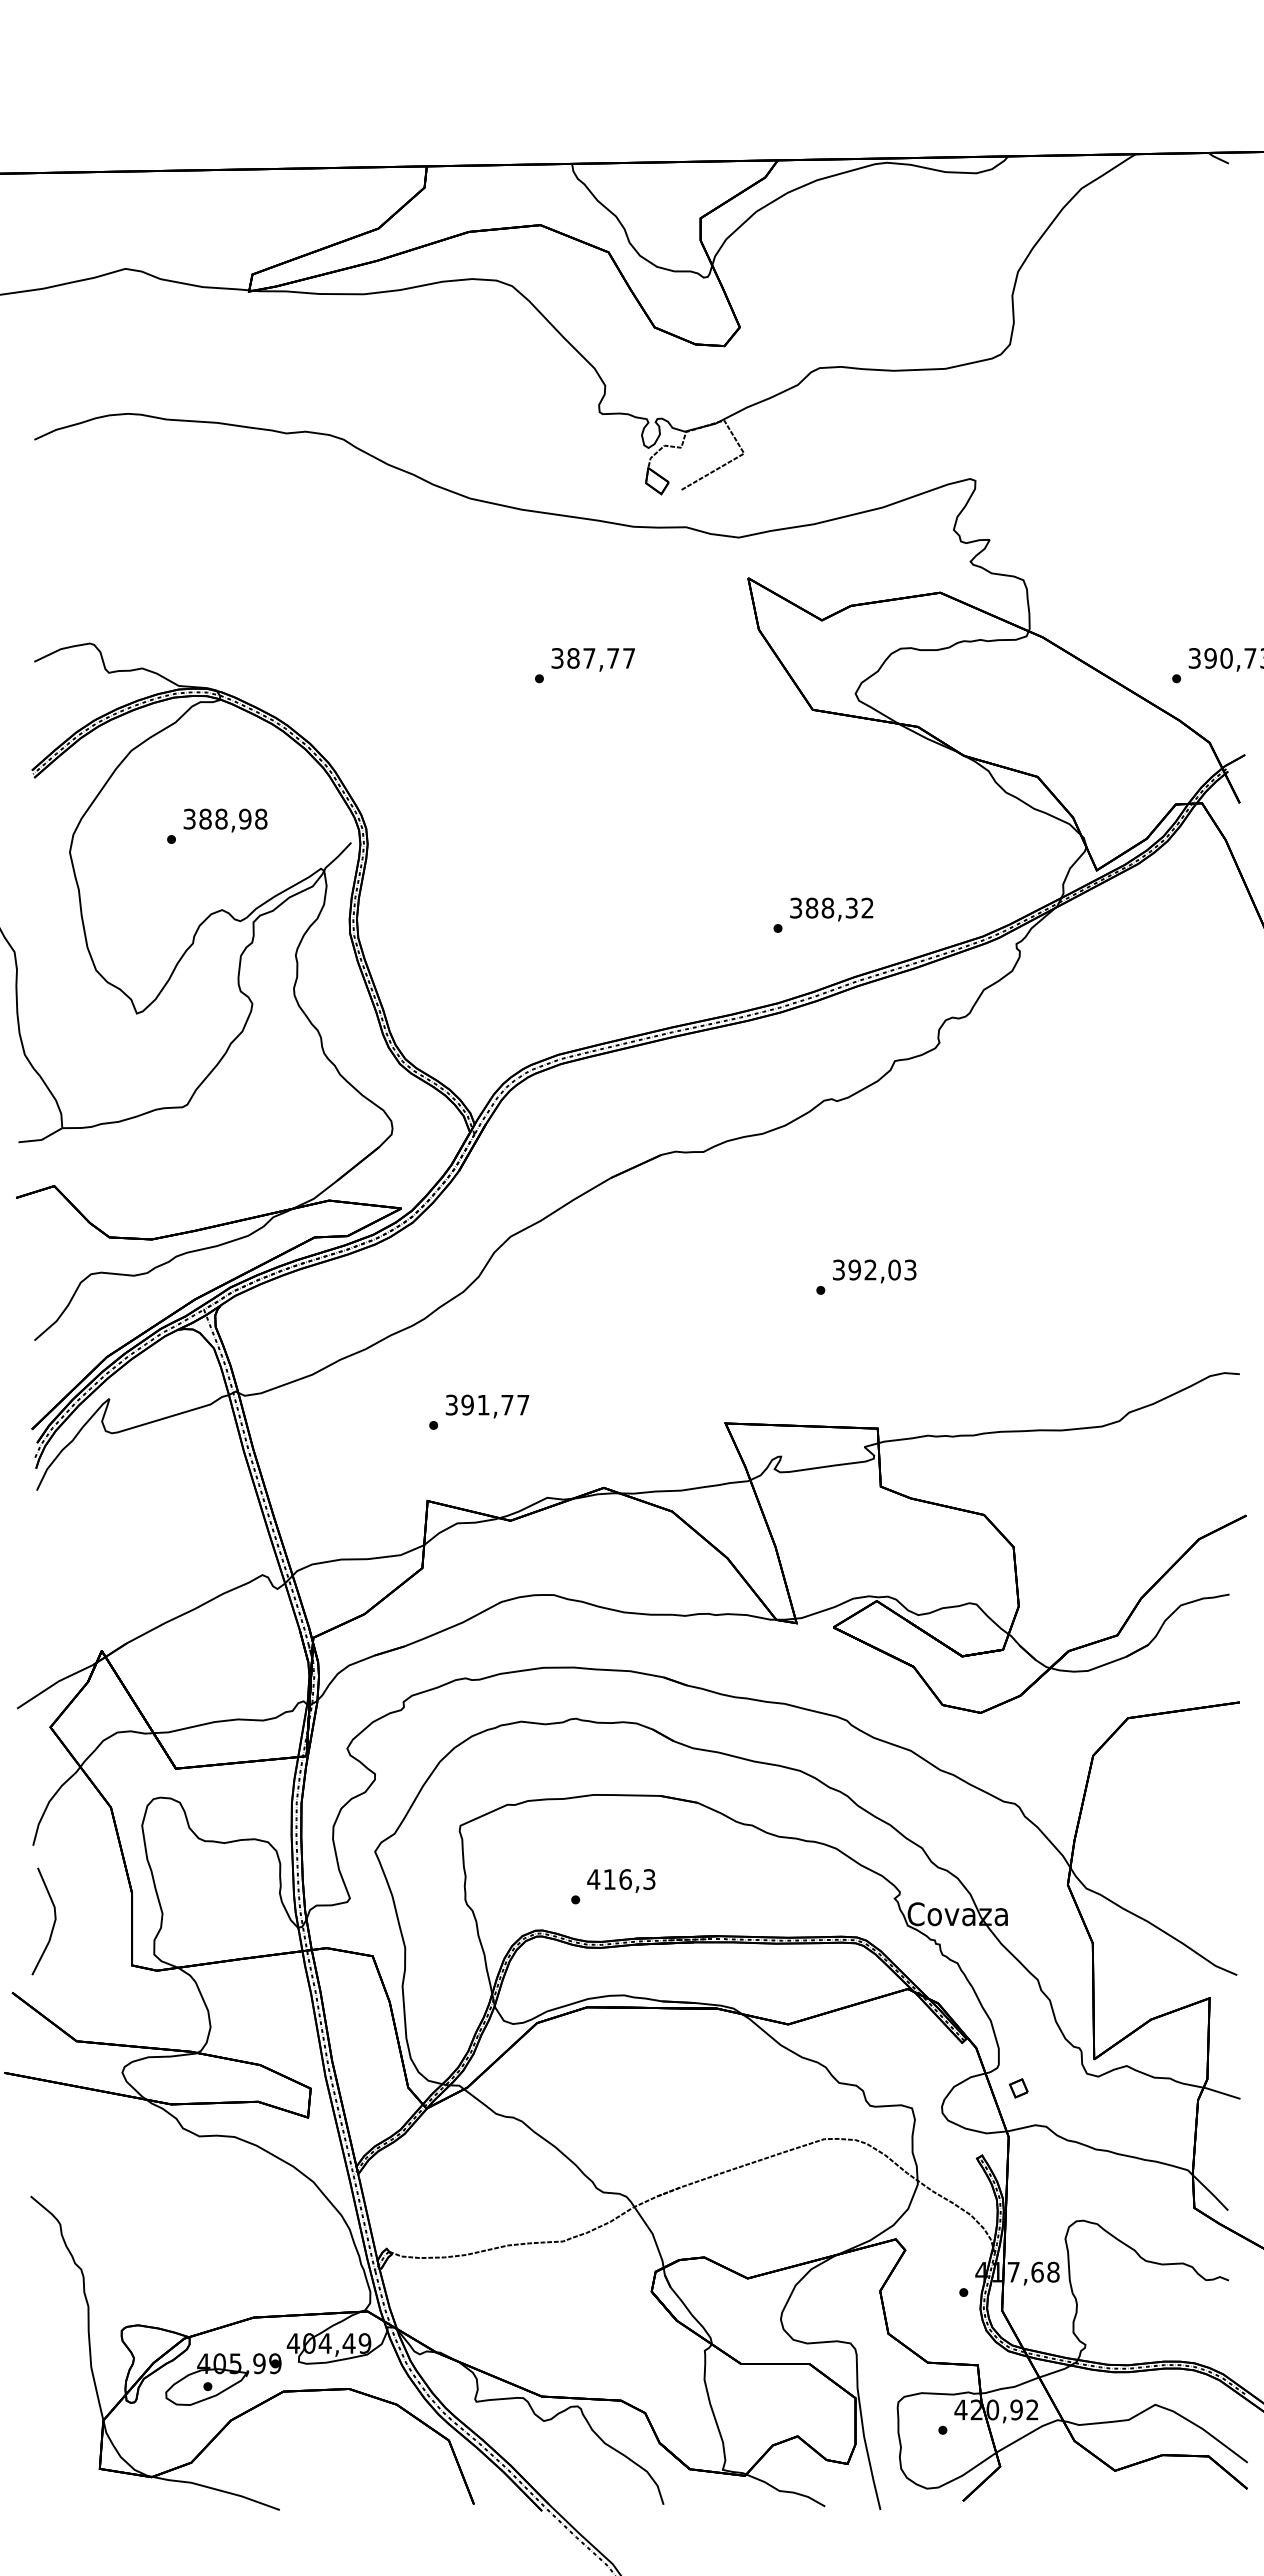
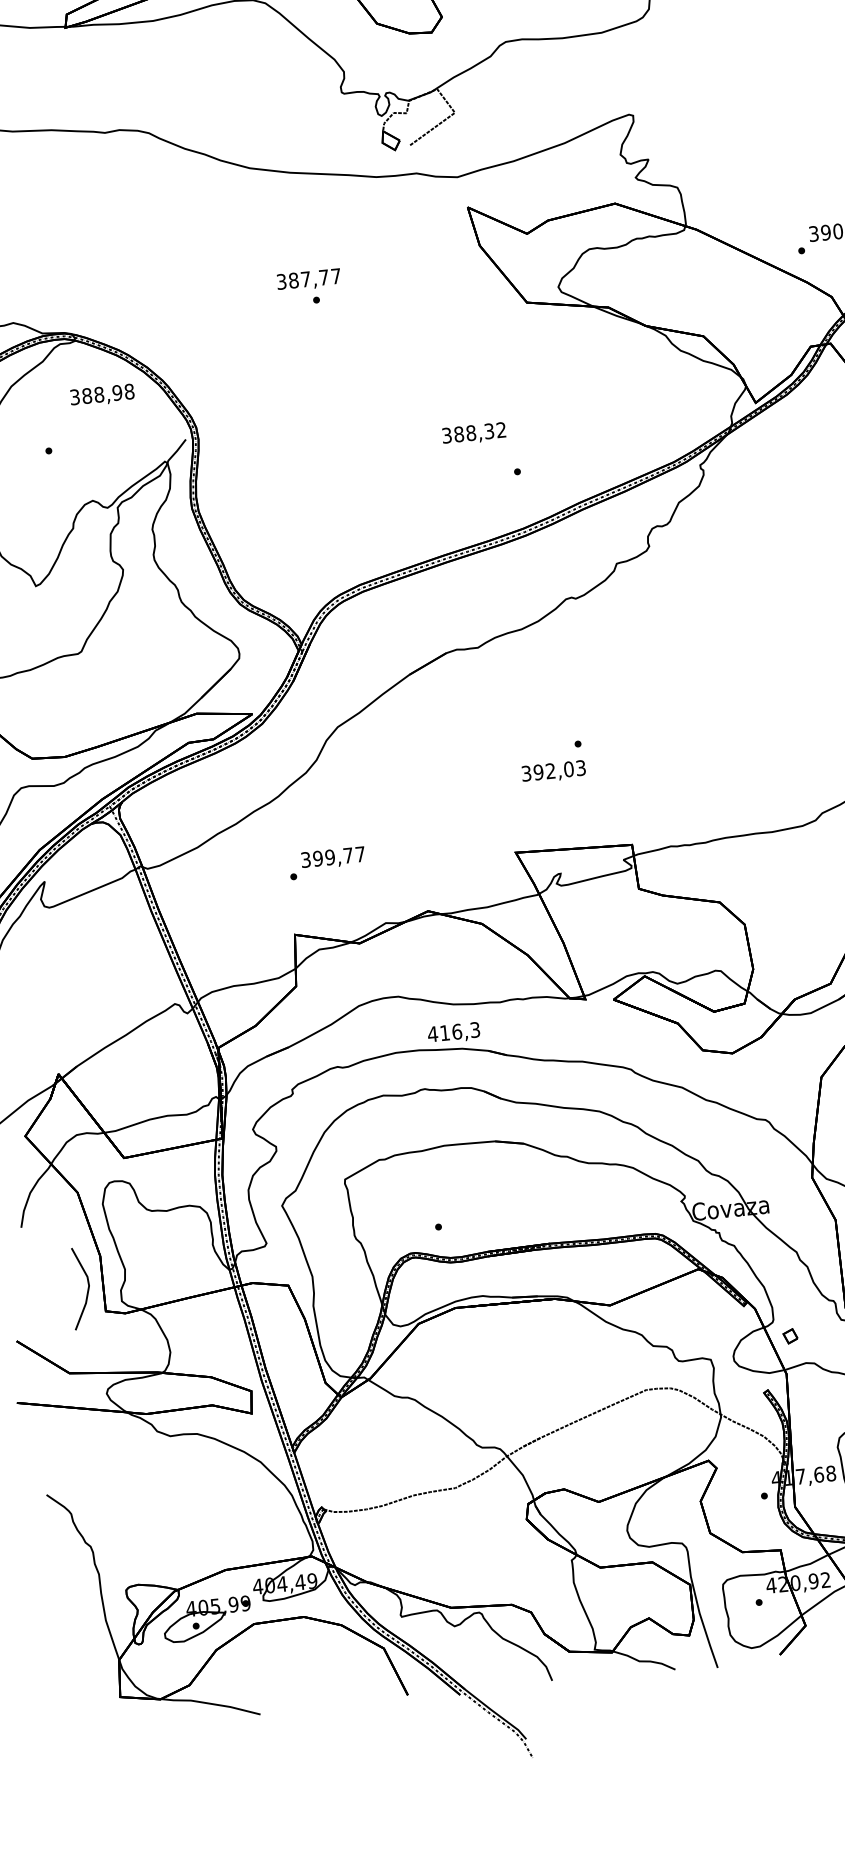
text: (592, 659) -> (308, 279), moved
text: (225, 820) -> (102, 395), moved
text: (831, 909) -> (474, 433), moved
text: (874, 1271) -> (553, 771), moved
text: (483, 1404) -> (330, 857), 391,77 -> 399,77
text: (621, 1880) -> (454, 1032), moved
line: (53, 1922) -> (87, 1288), moved

